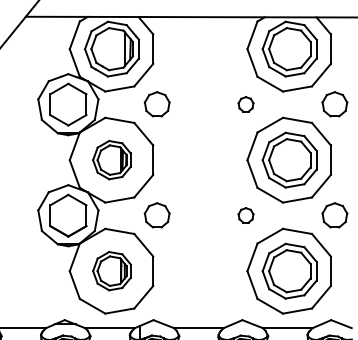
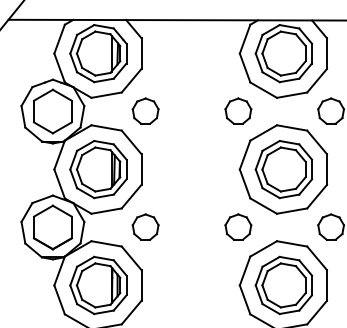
part: (245, 104) -> (237, 111), size x1.67
part: (111, 159) -> (97, 168), size x1.43
part: (245, 215) -> (237, 227), size x1.67
part: (111, 270) -> (97, 284), size x1.43

